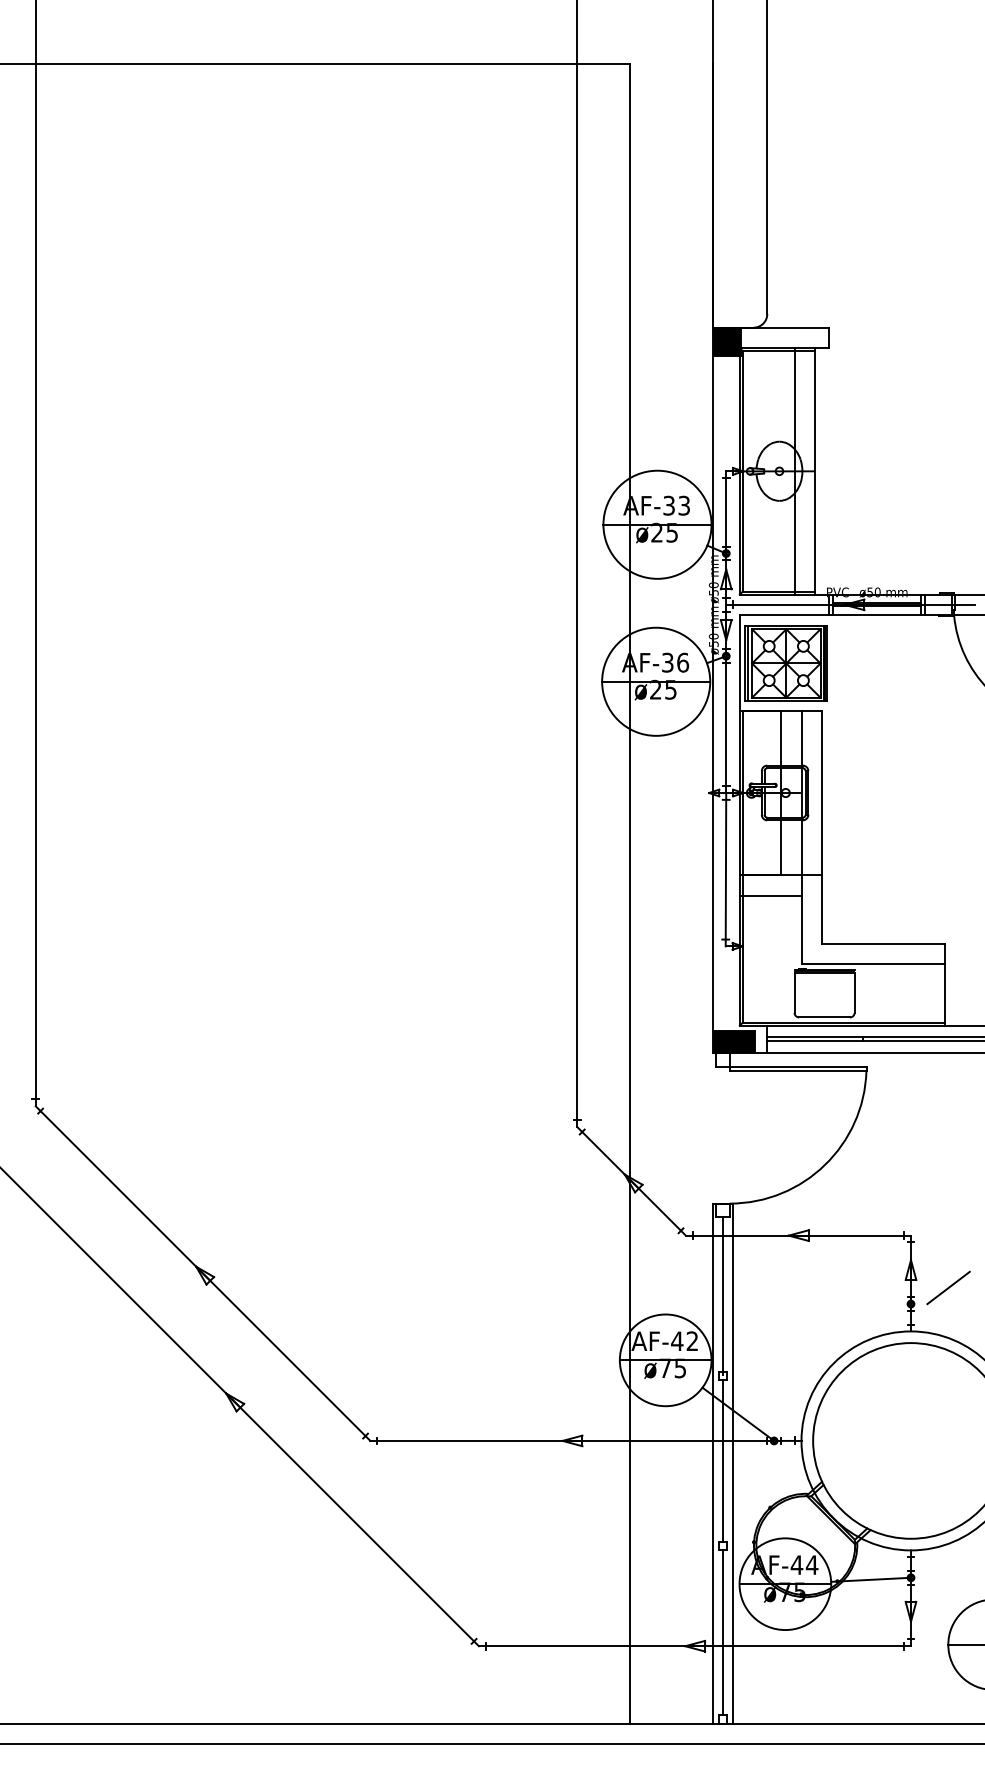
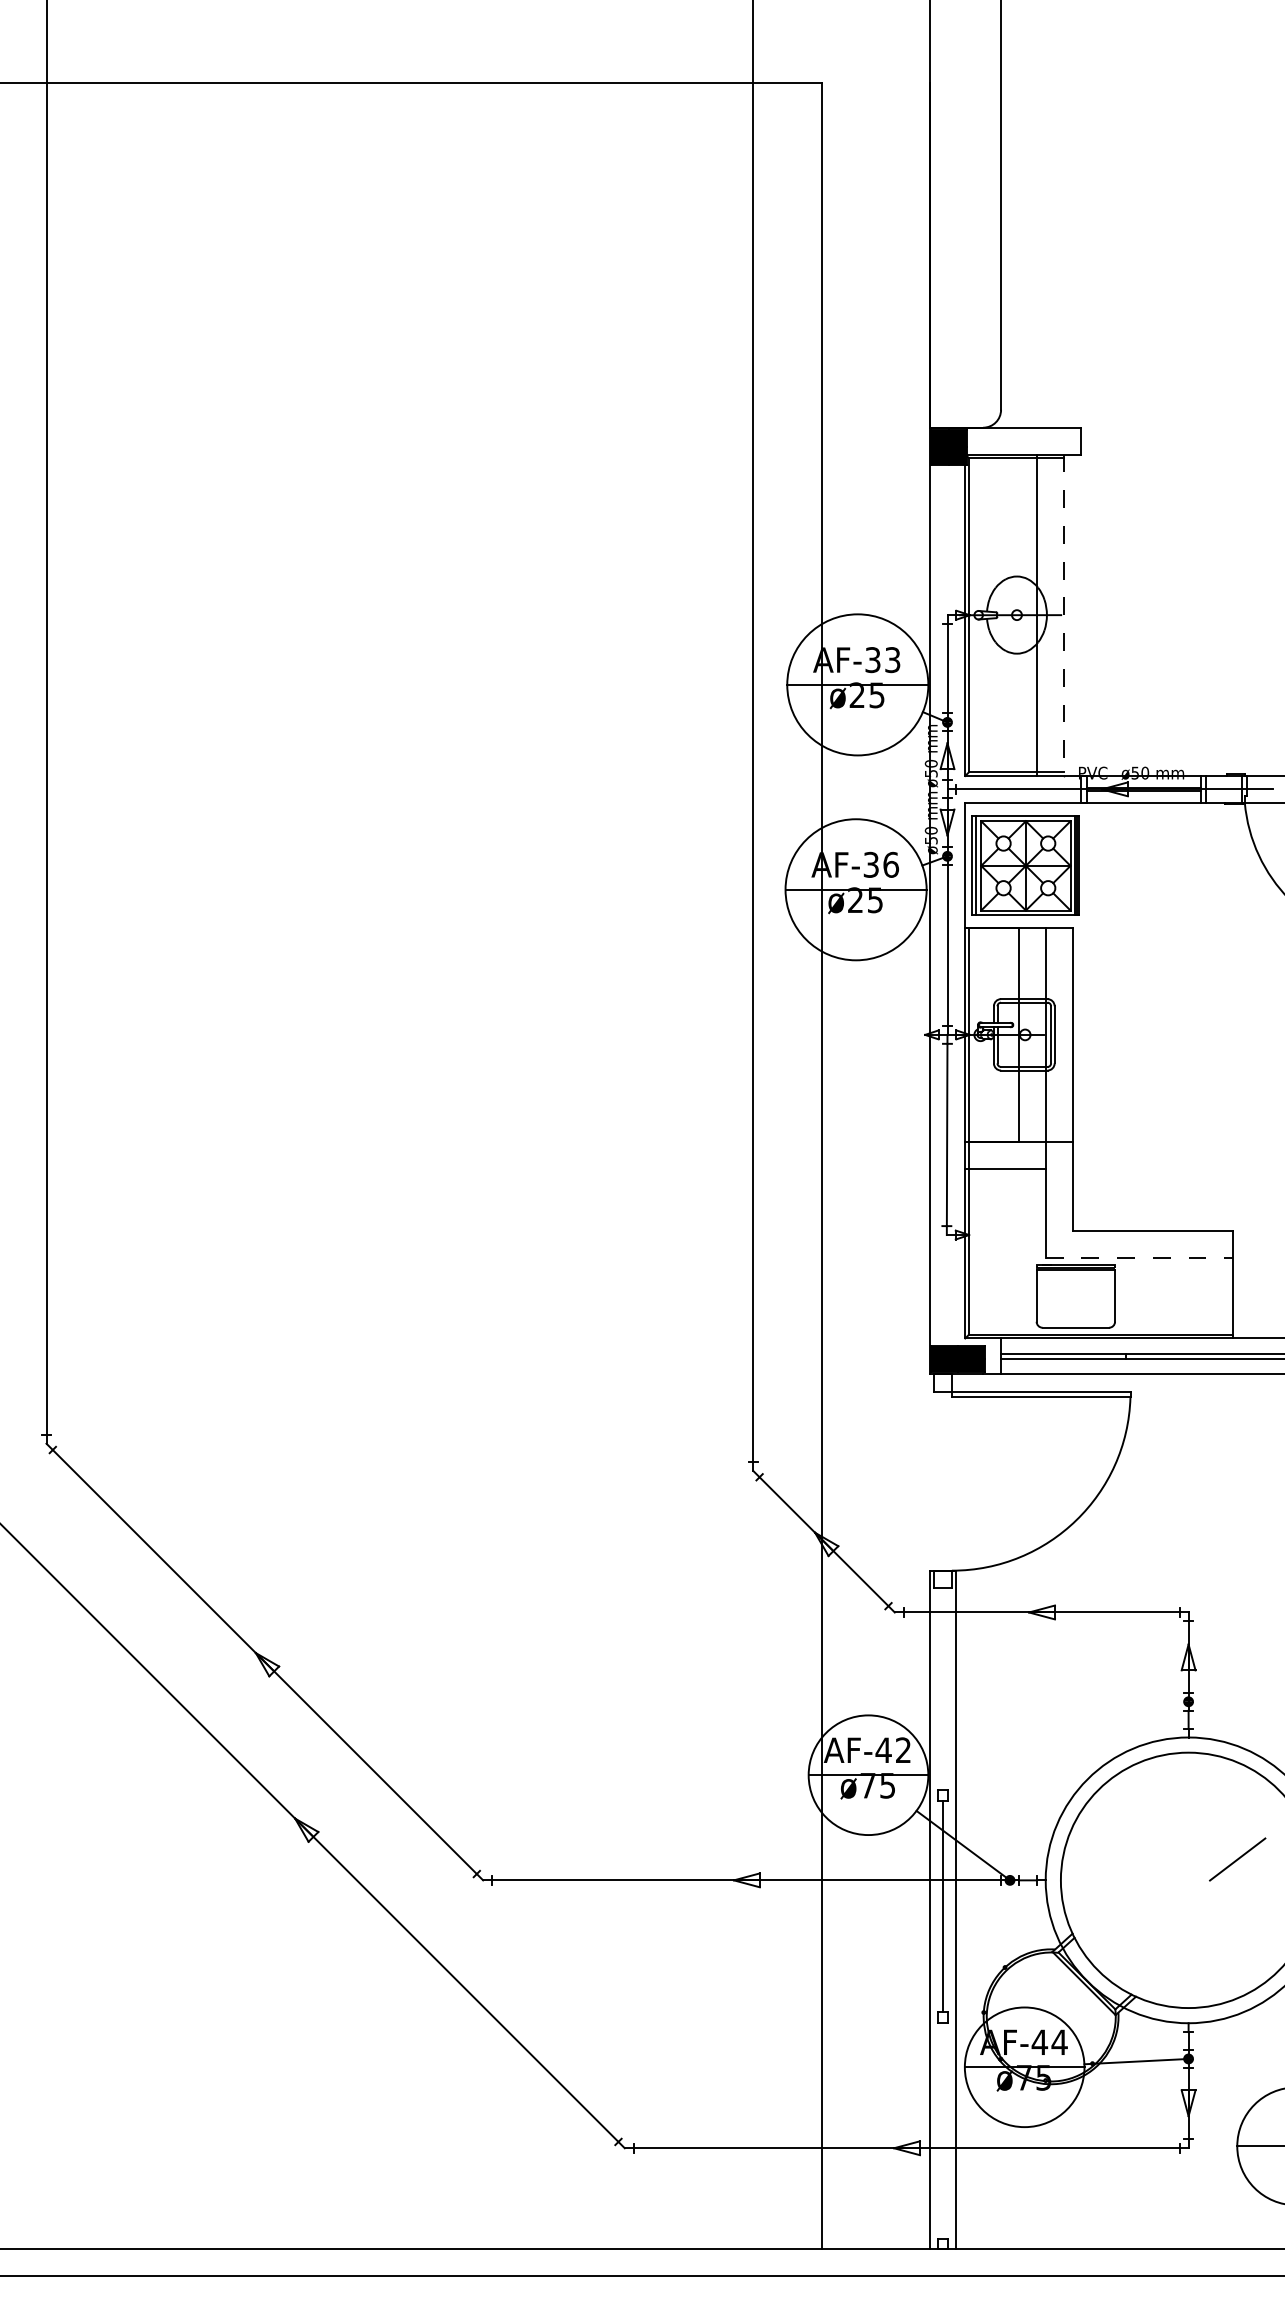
line: (815, 471) -> (1063, 615), solid -> dashed
line: (873, 964) -> (1139, 1258), solid -> dashed
line: (948, 1287) -> (1237, 1858), moved
line: (722, 1295) -> (942, 1690), removed
line: (722, 1632) -> (942, 2130), removed

